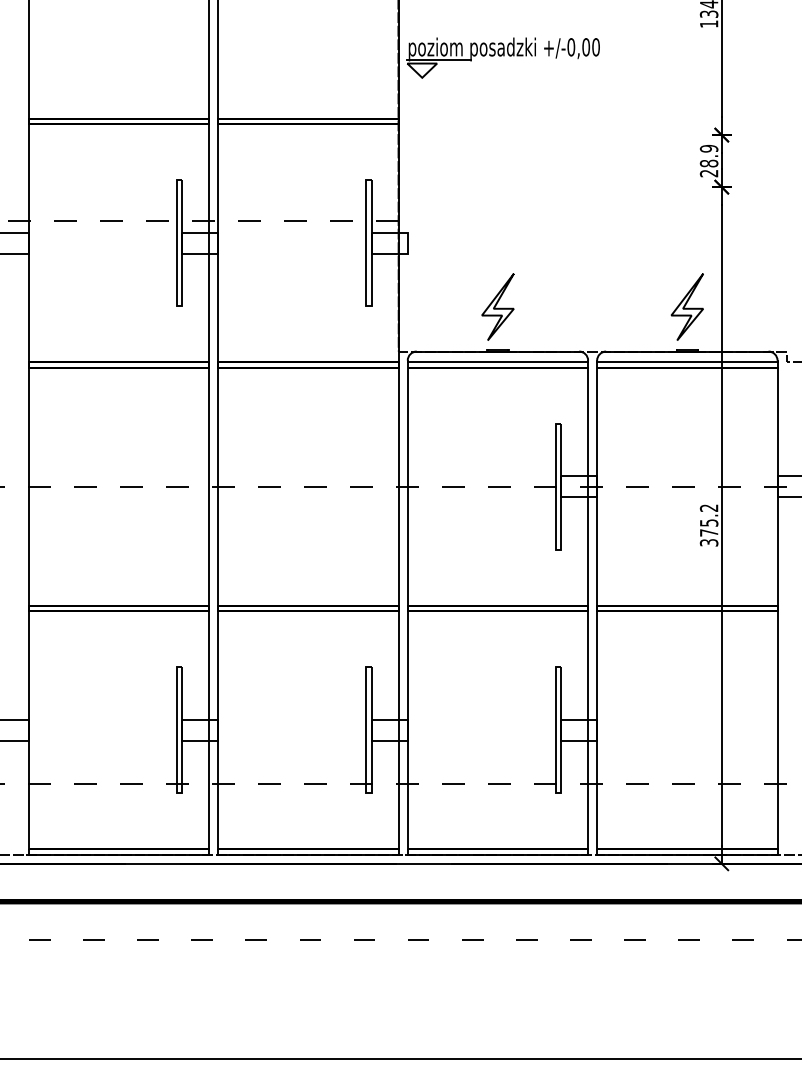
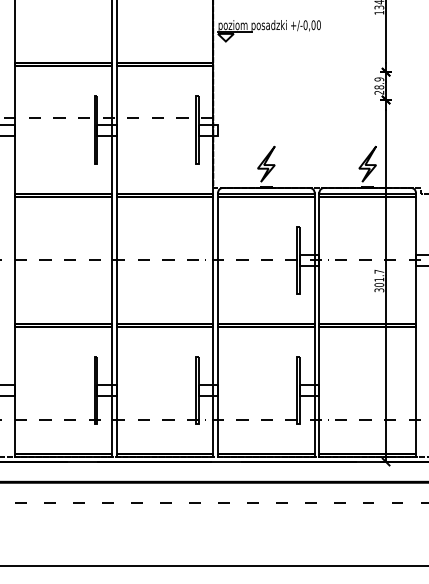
text: (709, 520) -> (379, 278), 375.2 -> 301.7

